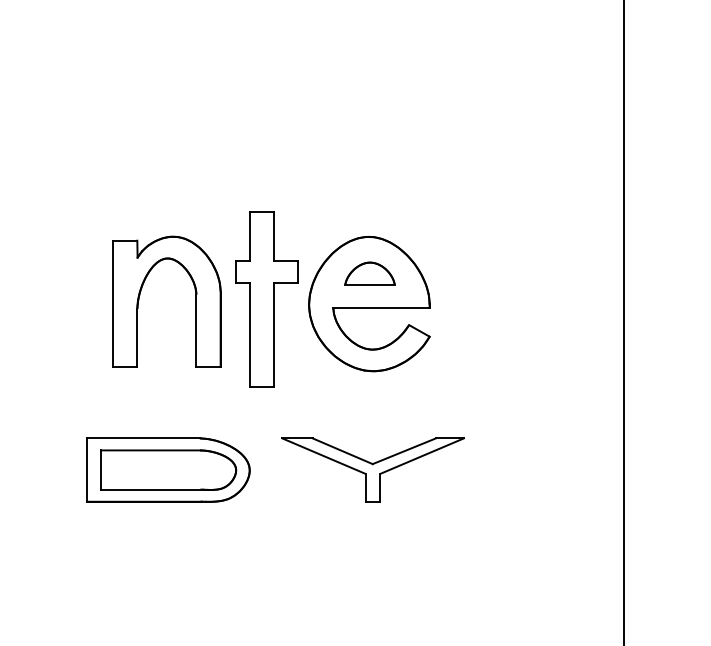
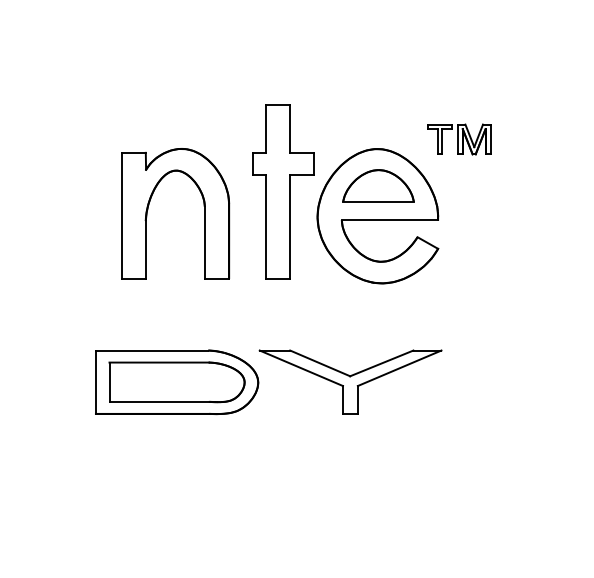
part: (450, 227) -> (458, 139), added
part: (369, 273) -> (377, 185), size x1.43
part: (266, 299) -> (282, 191), moved
part: (372, 469) -> (349, 381), moved

